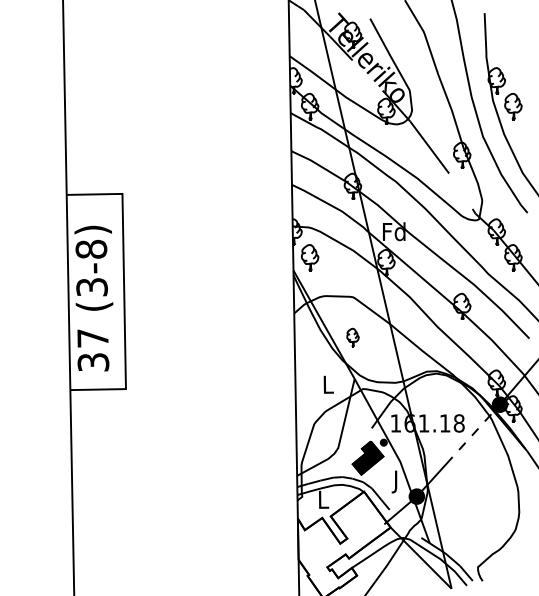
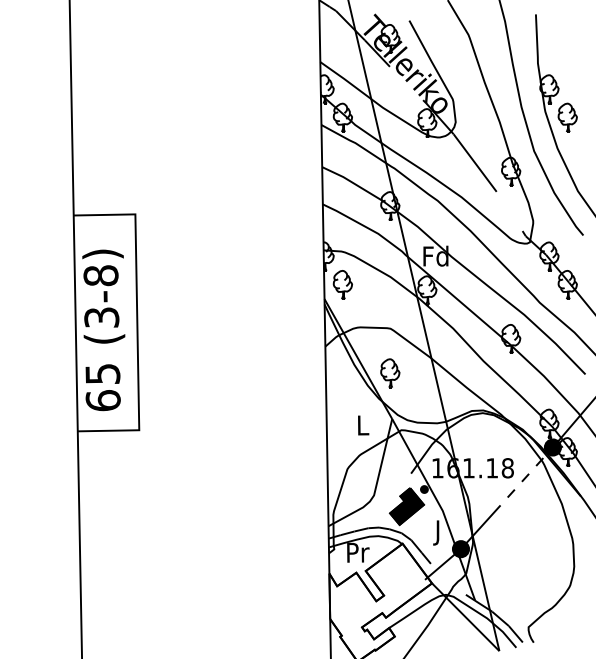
part: (353, 337) -> (390, 373), size x1.43
text: (92, 350) -> (102, 387), 37 -> 65
text: (324, 499) -> (358, 552), L -> Pr

